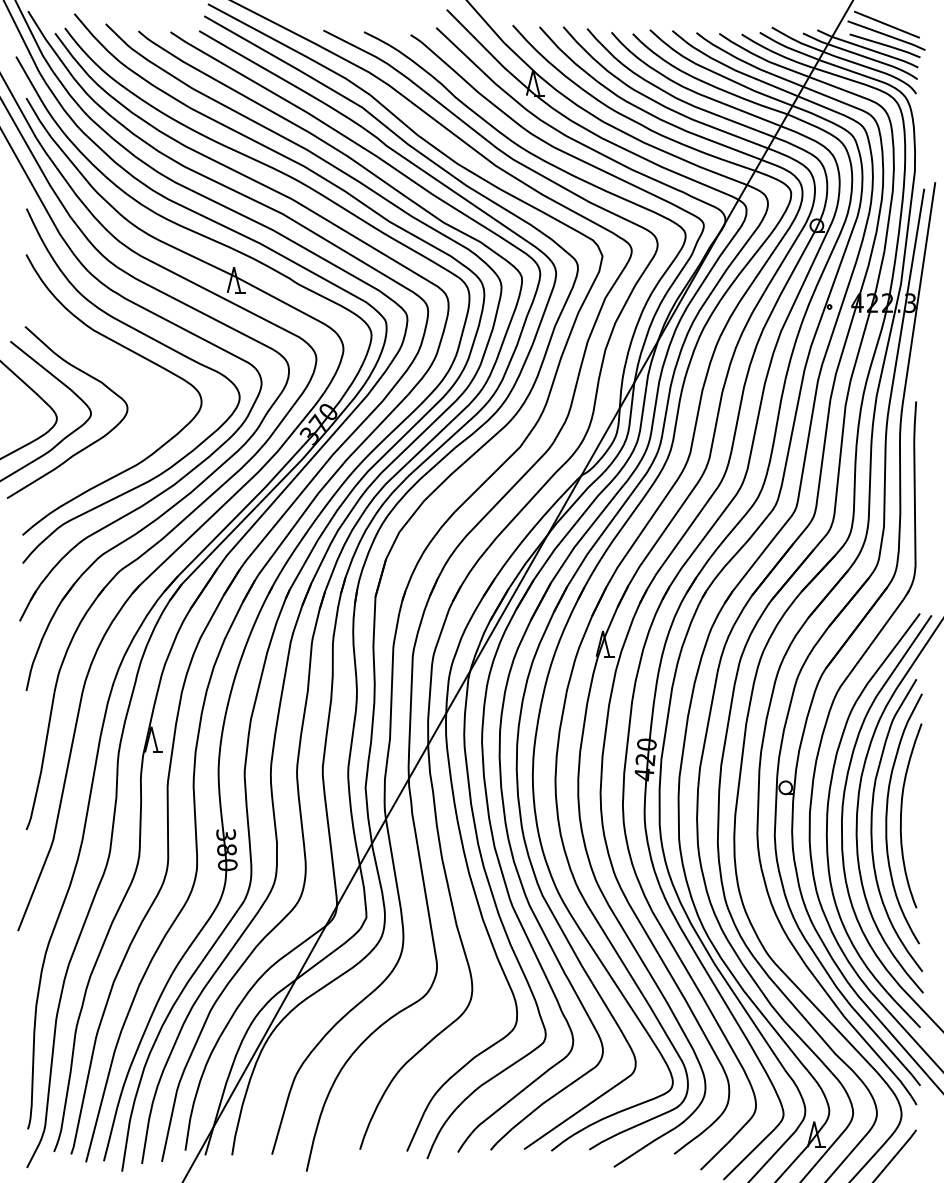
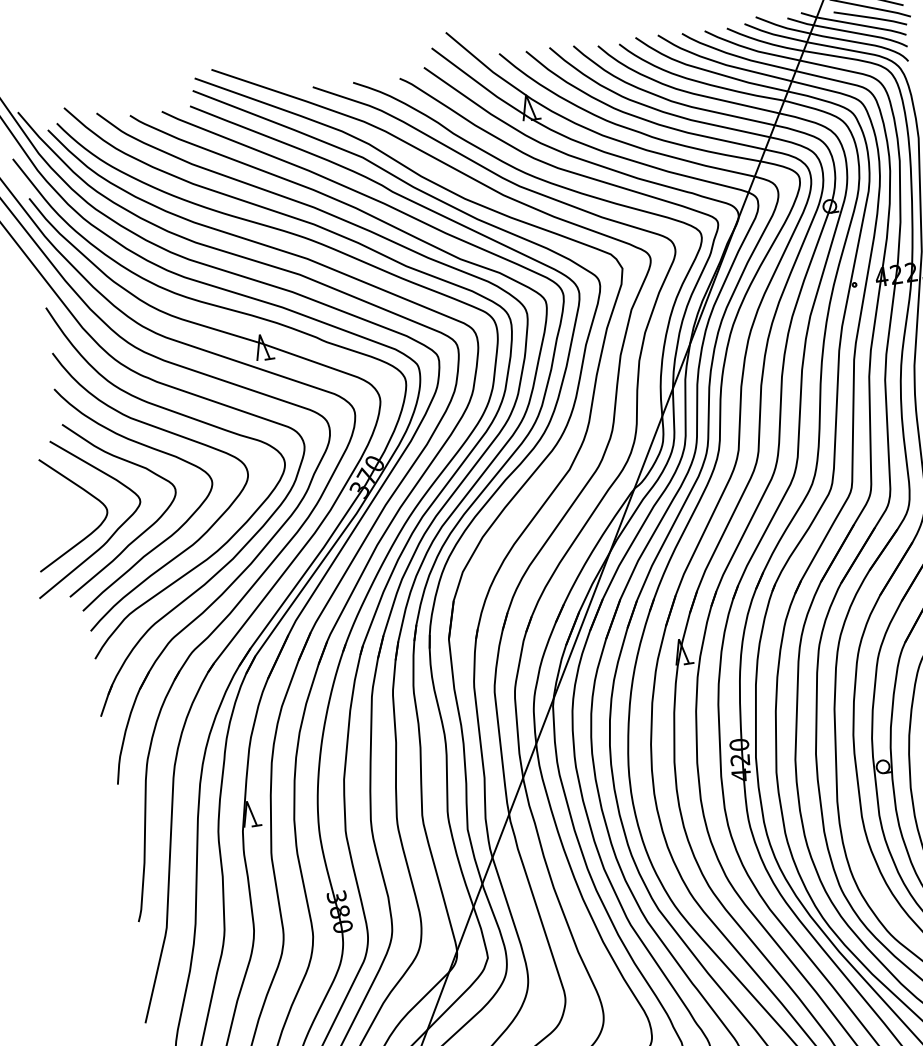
curve: (115, 367) -> (157, 451), added

